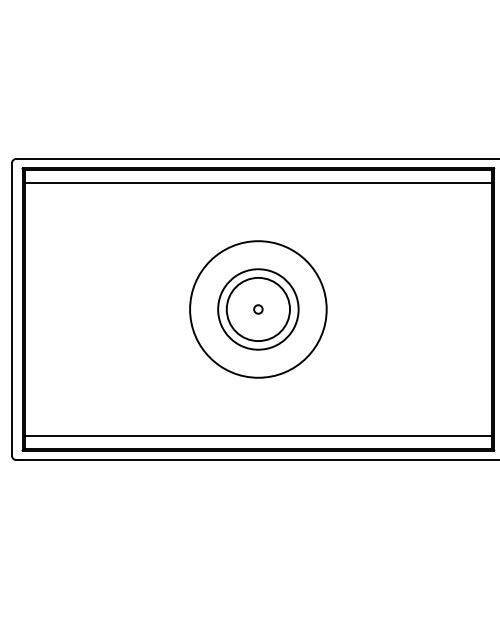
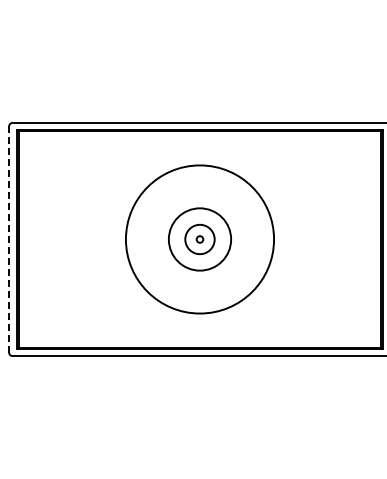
line: (257, 182) -> (199, 141), removed
line: (12, 309) -> (9, 239), solid -> dashed
circle: (257, 309) -> (199, 239), size x0.6
circle: (257, 309) -> (199, 239), size x1.4
line: (257, 436) -> (199, 337), removed

